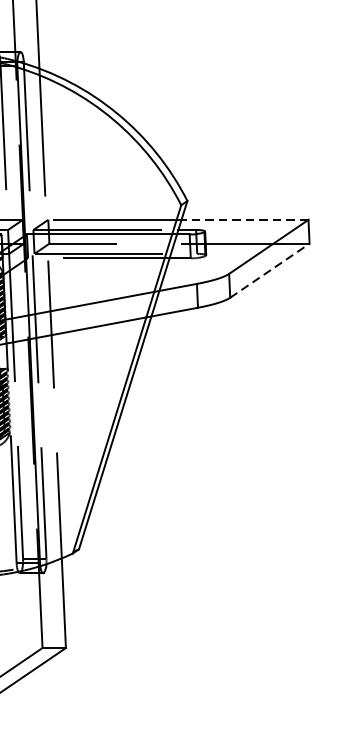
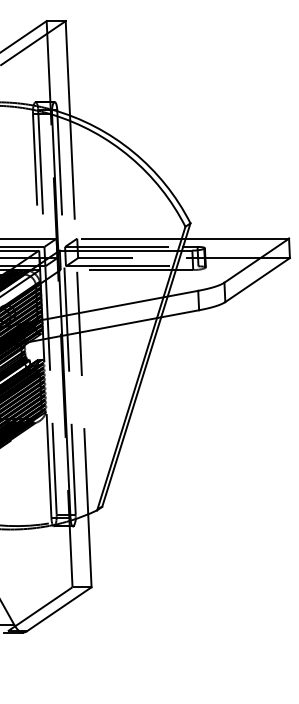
line: (245, 219) -> (237, 238), dashed -> solid
line: (270, 269) -> (258, 279), dashed -> solid

